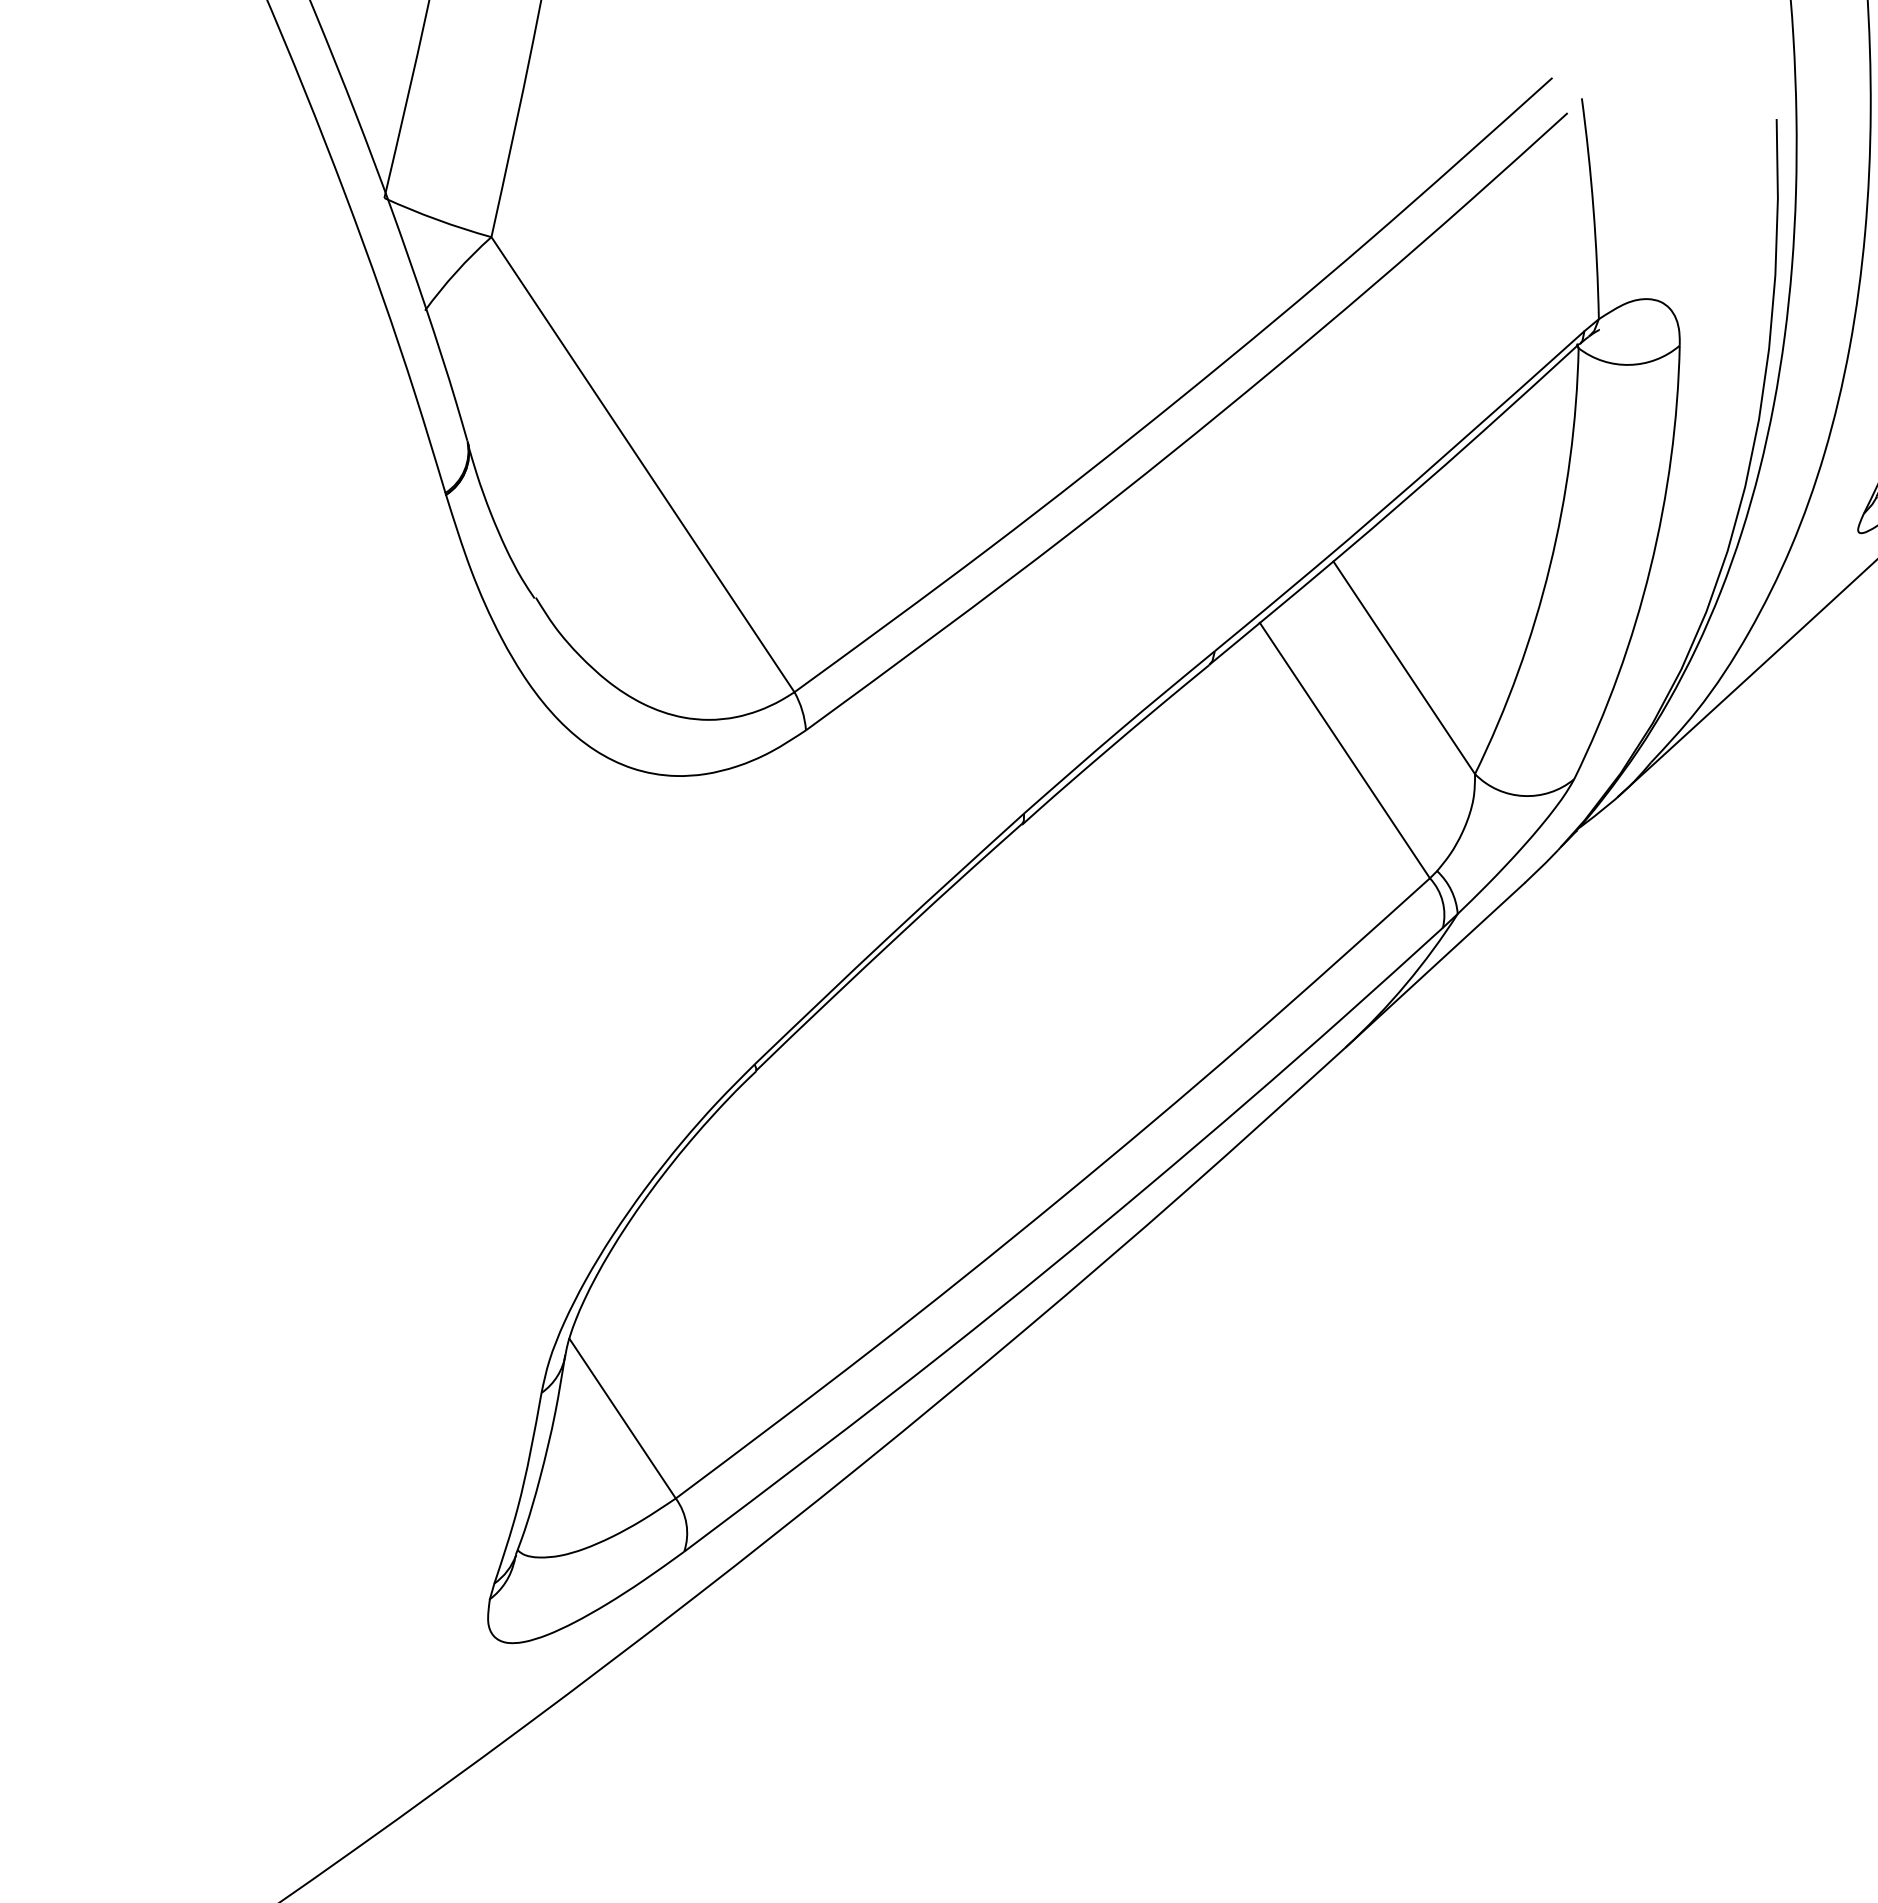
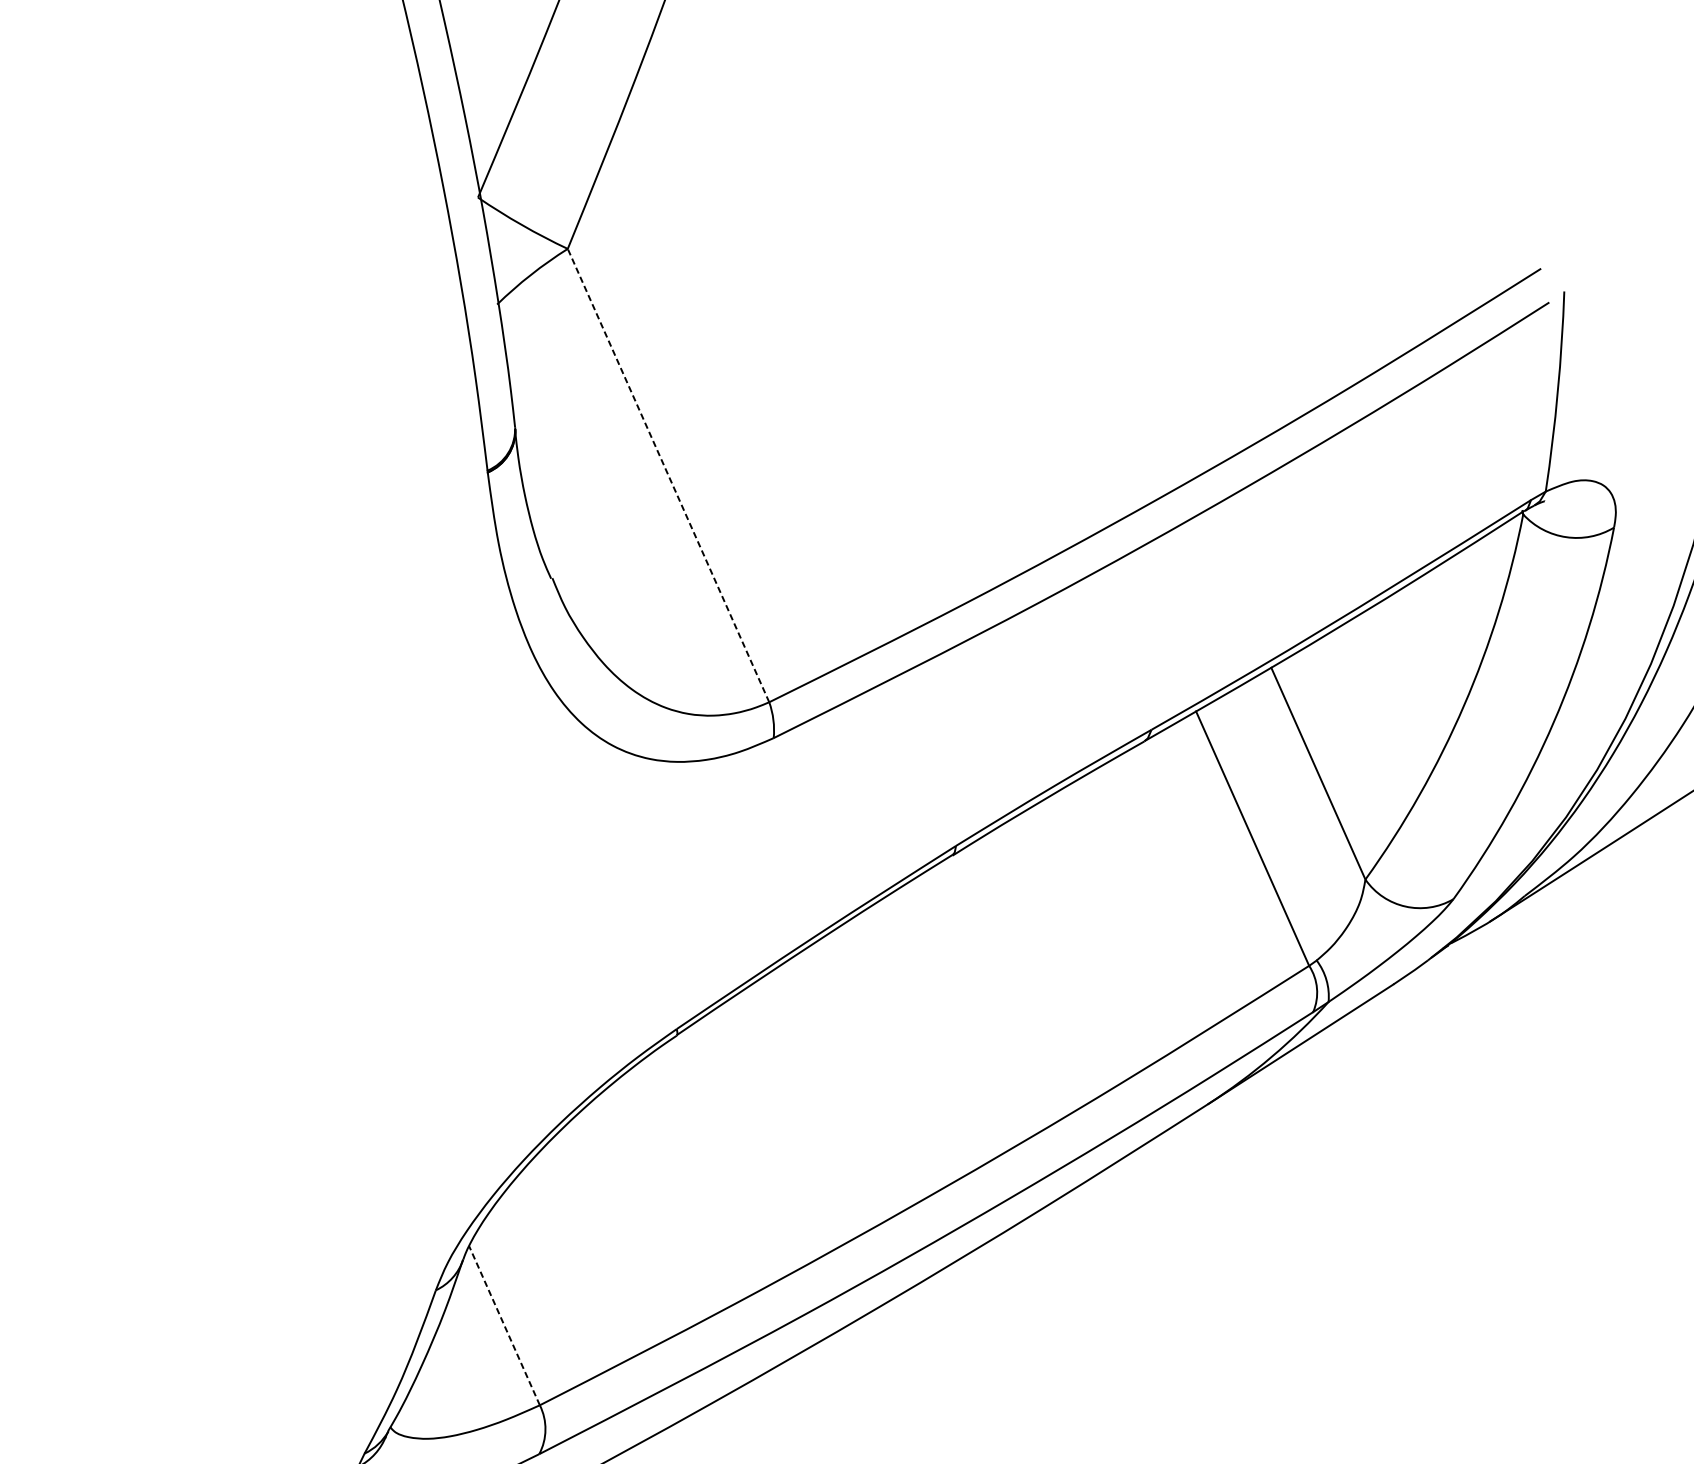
line: (642, 464) -> (668, 475), solid -> dashed
line: (622, 1418) -> (504, 1325), solid -> dashed

